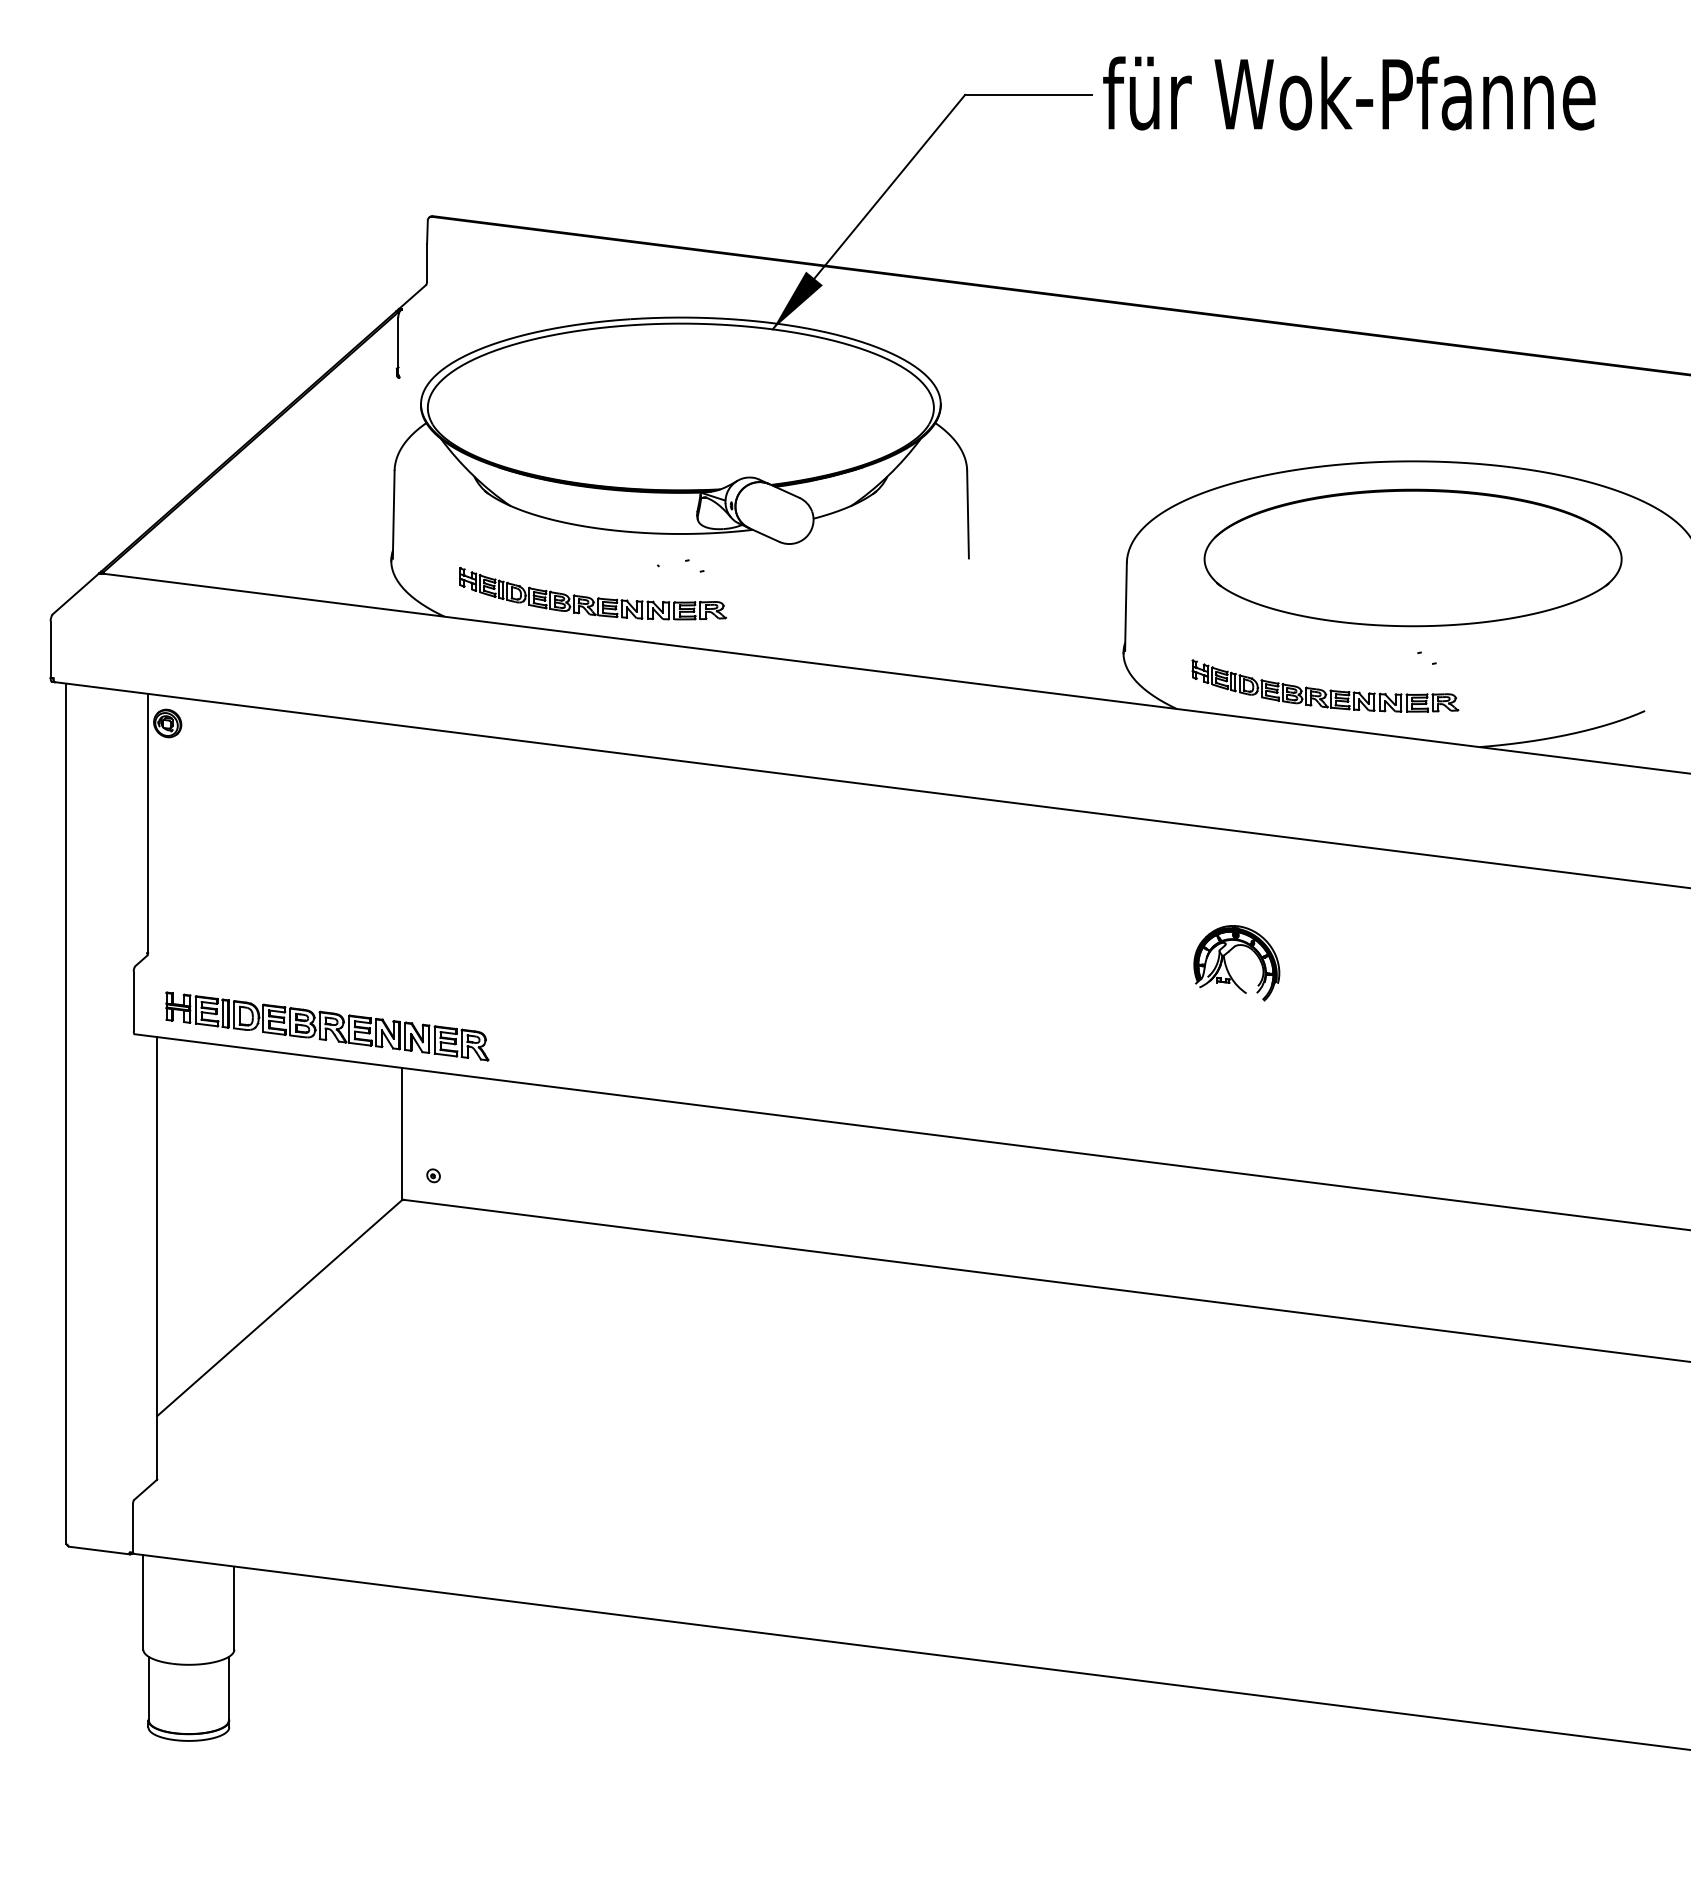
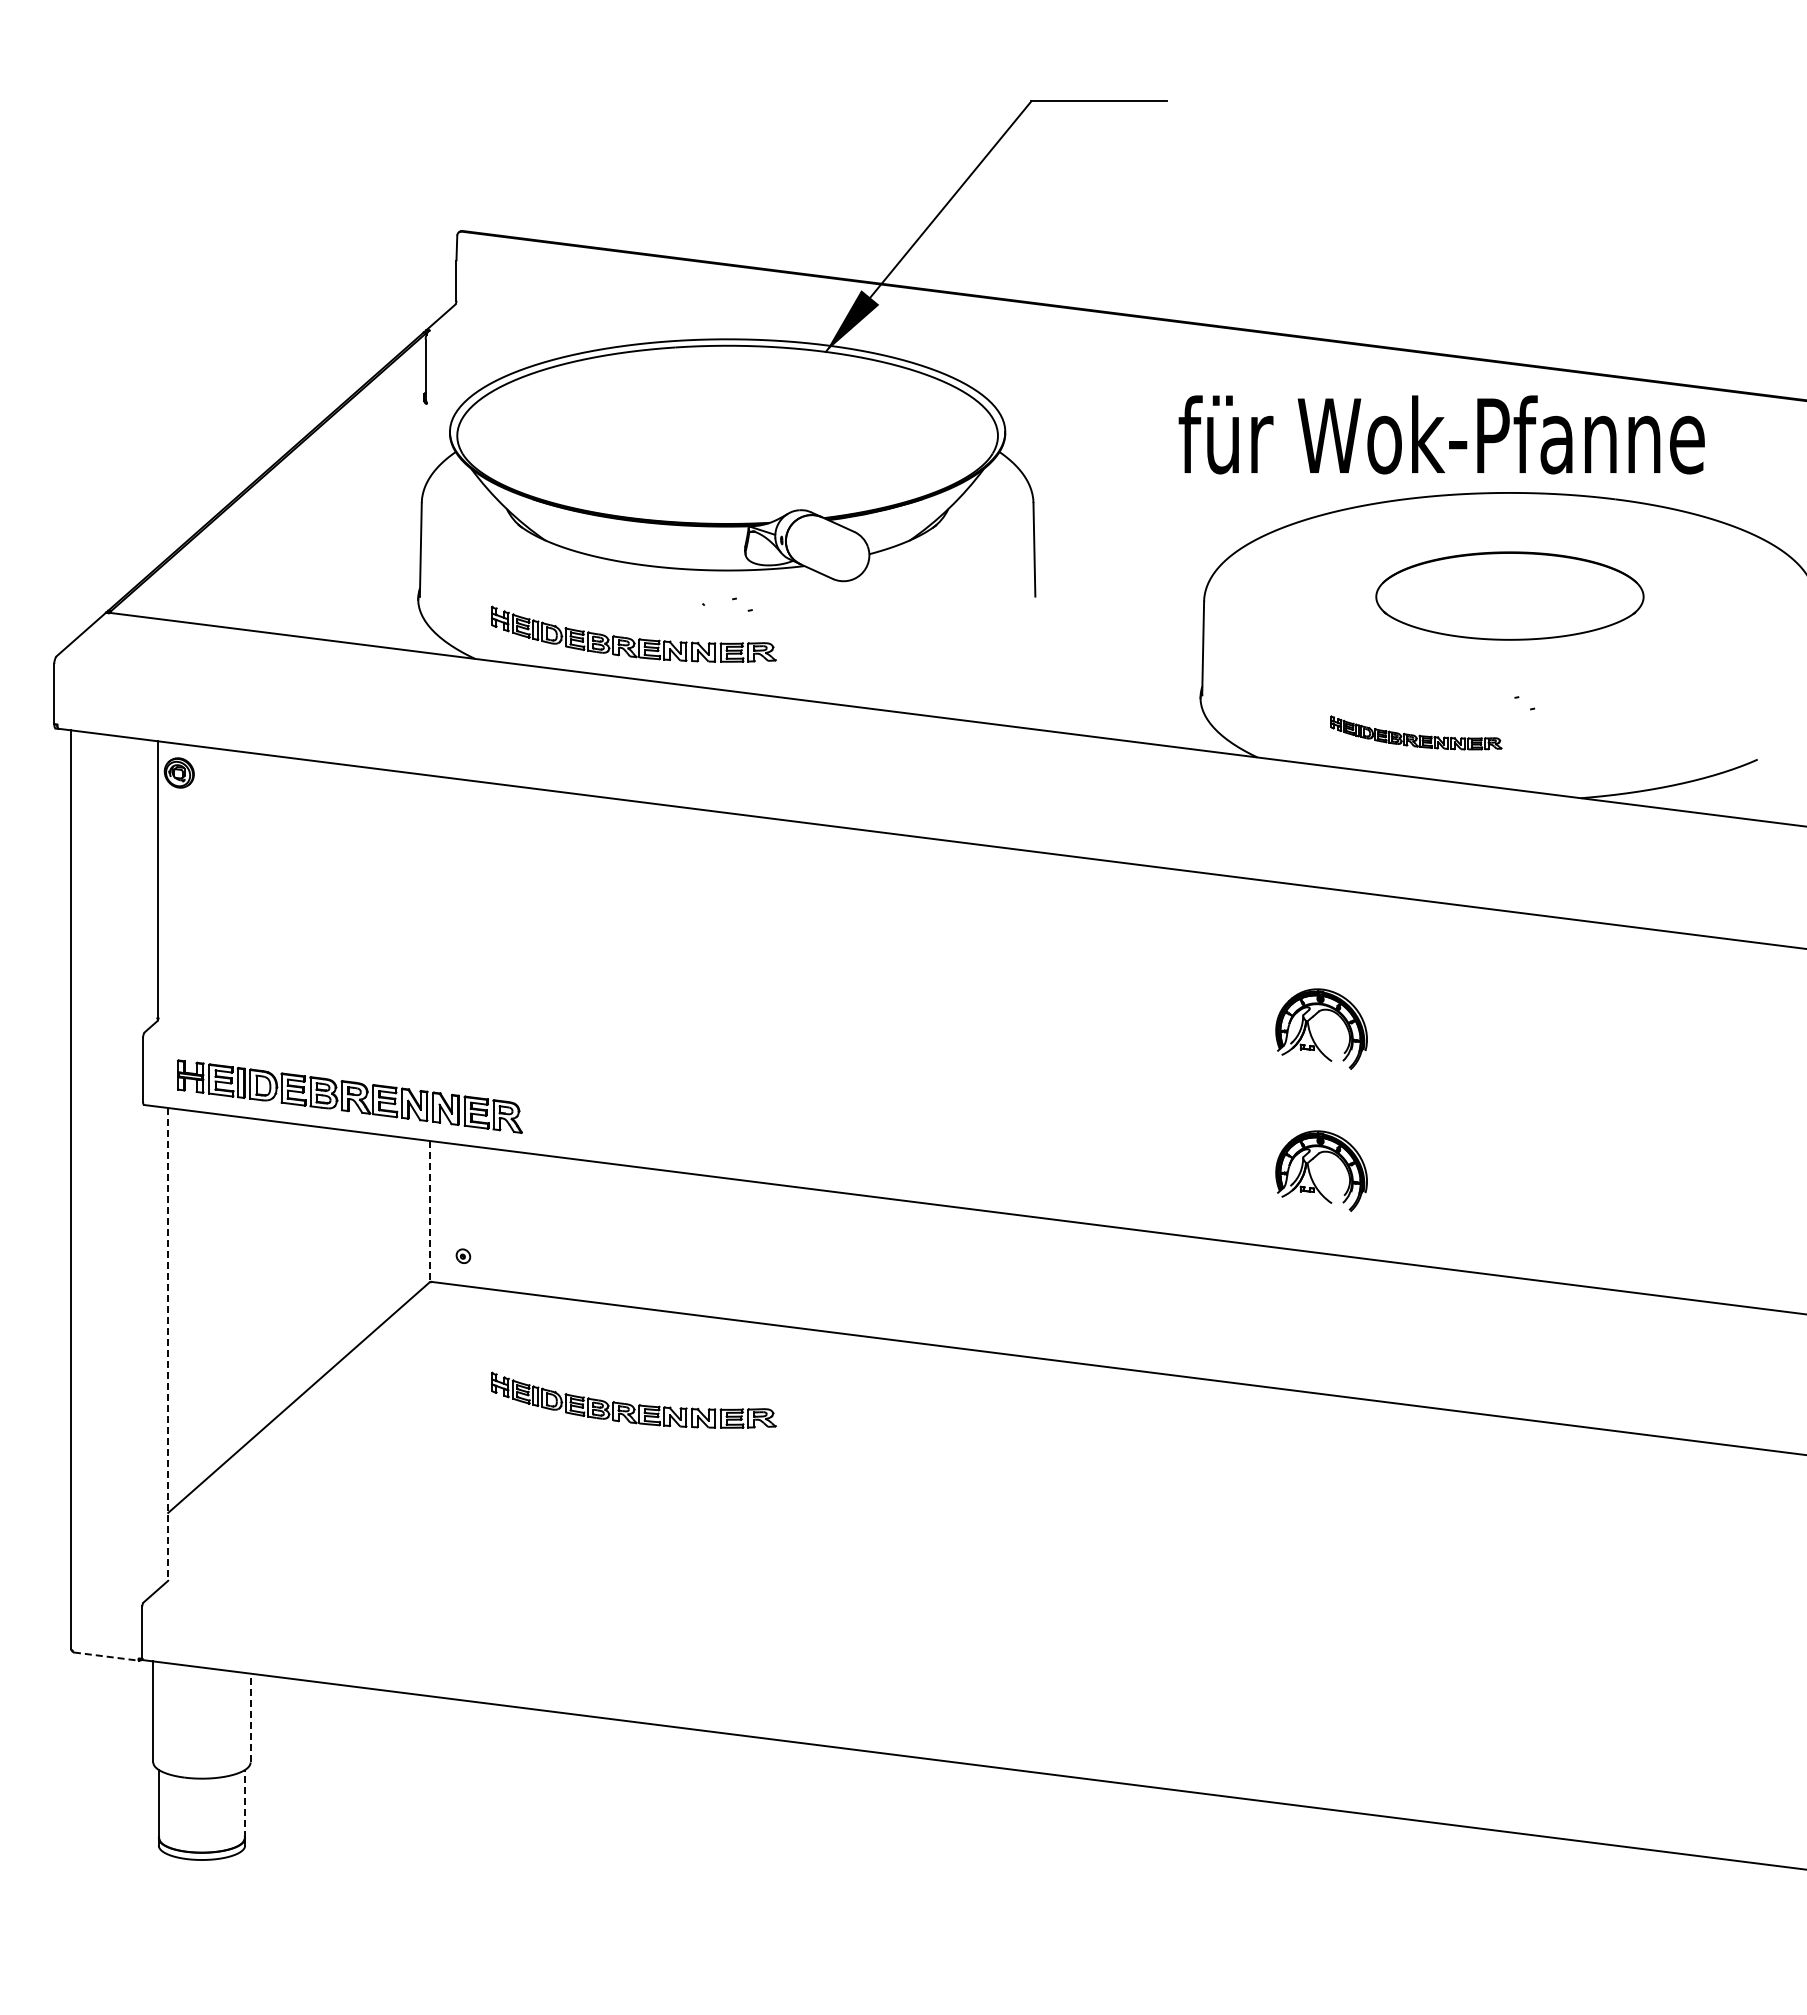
text: (1349, 93) -> (1441, 434), moved
part: (1412, 557) -> (1509, 595), size x0.6
part: (1325, 685) -> (1416, 732), size x0.6
part: (1226, 1096) -> (1310, 1171), added
line: (401, 1133) -> (429, 1211), solid -> dashed
line: (157, 1258) -> (168, 1344), solid -> dashed
part: (592, 1309) -> (633, 1399), added
line: (99, 1550) -> (106, 1656), solid -> dashed
line: (234, 1607) -> (250, 1717), solid -> dashed
line: (228, 1688) -> (244, 1803), solid -> dashed

